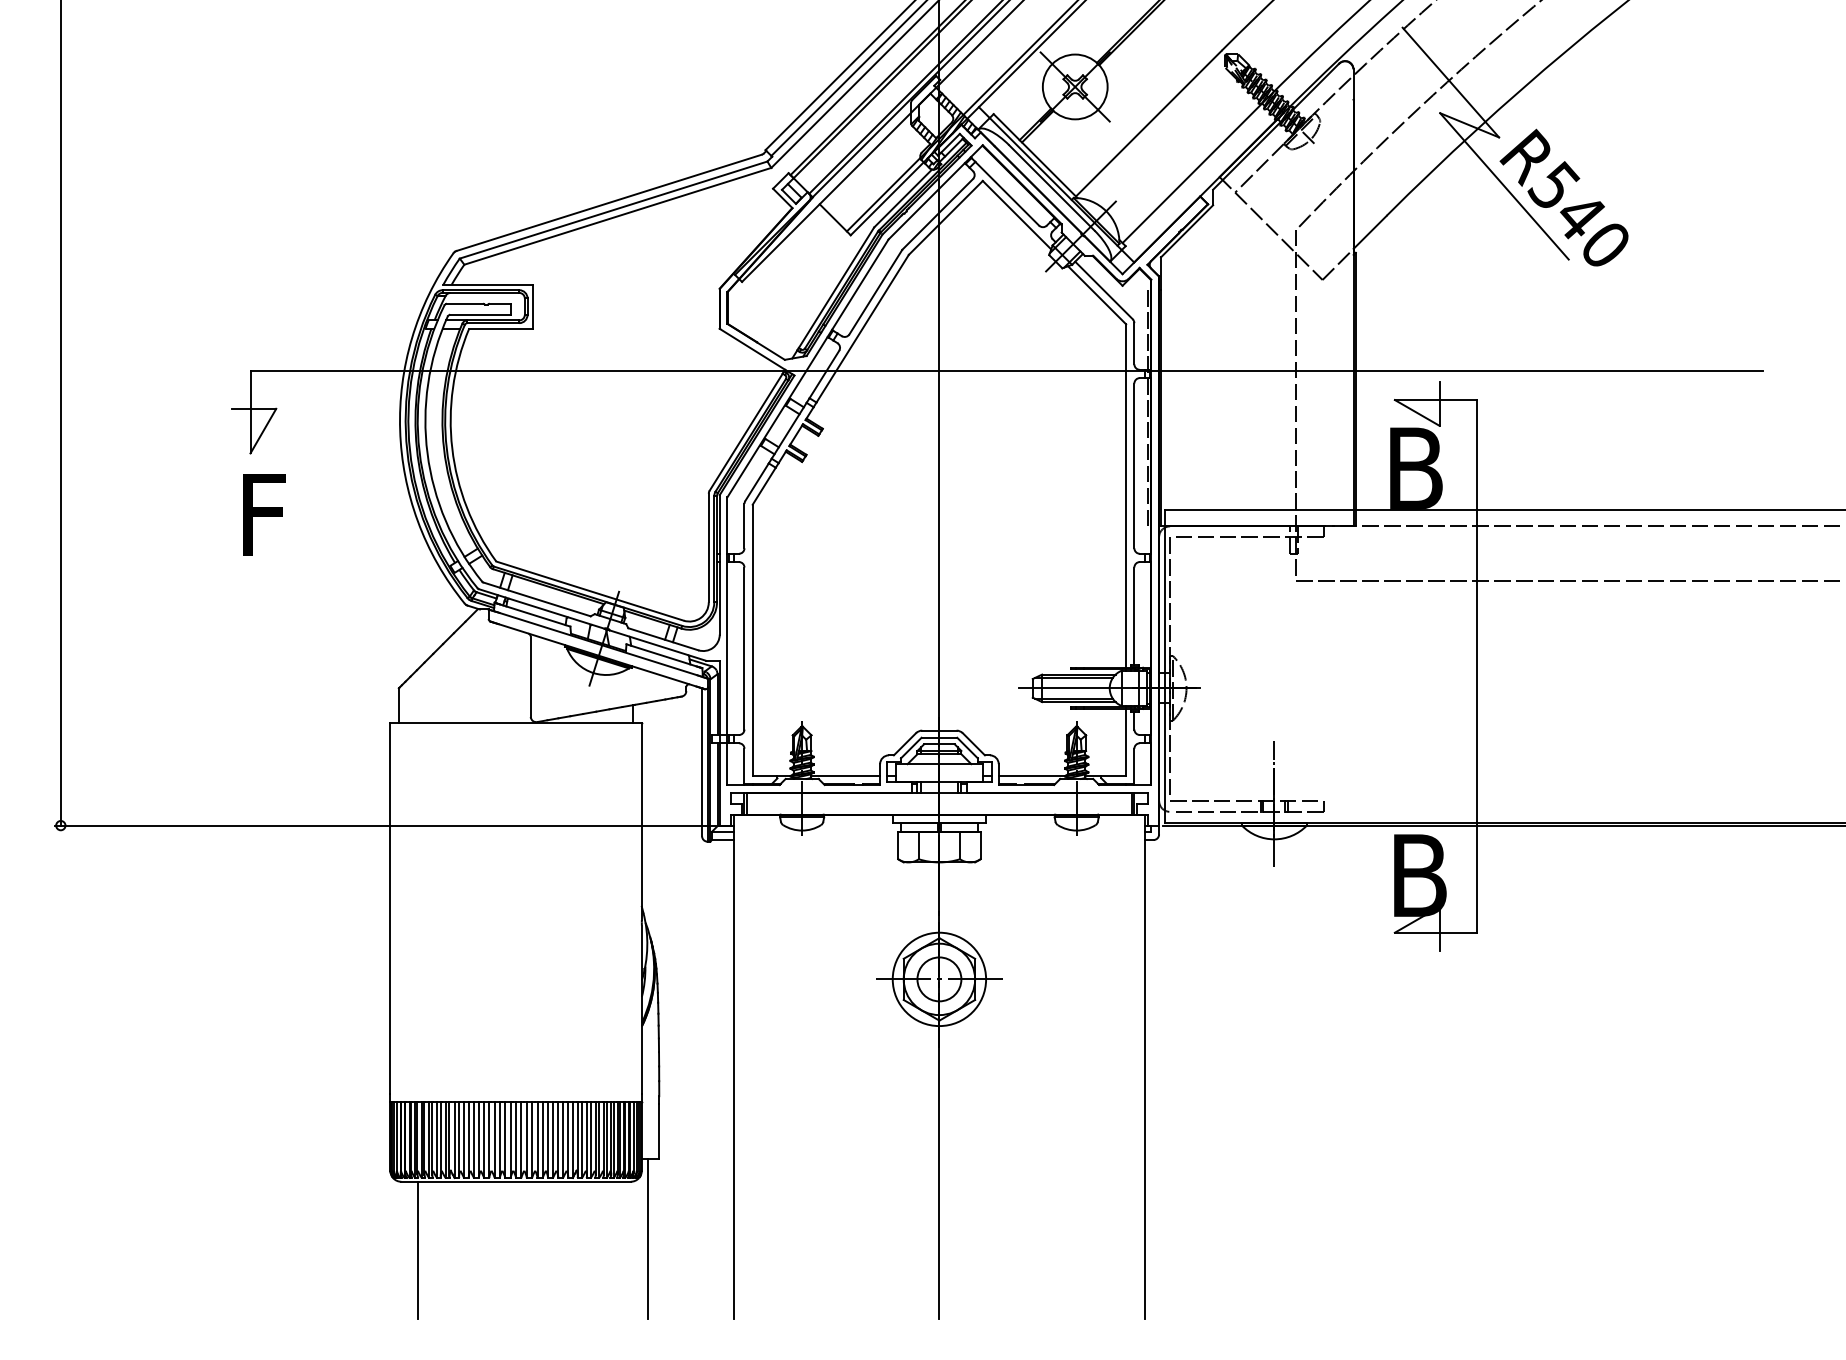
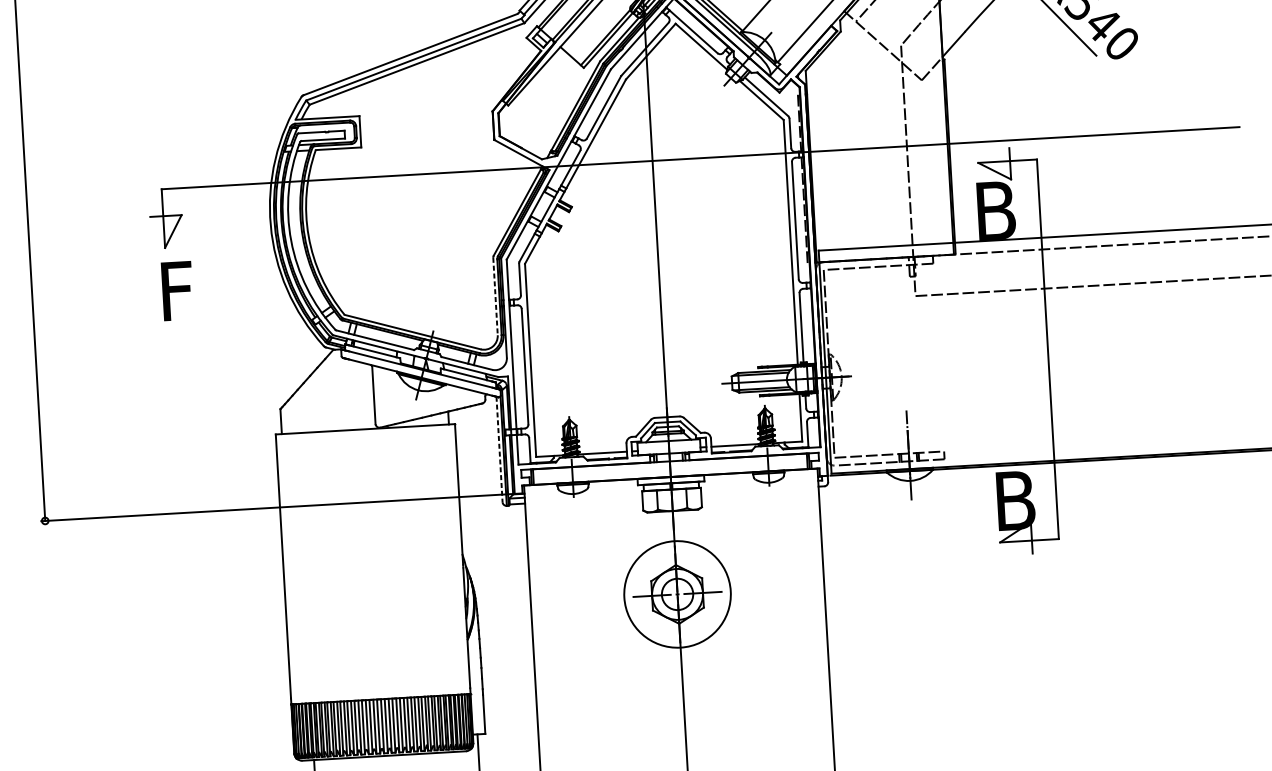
line: (708, 548) -> (495, 296), solid -> dashed
line: (702, 762) -> (499, 449), solid -> dashed
circle: (939, 979) -> (677, 594), size x1.6

